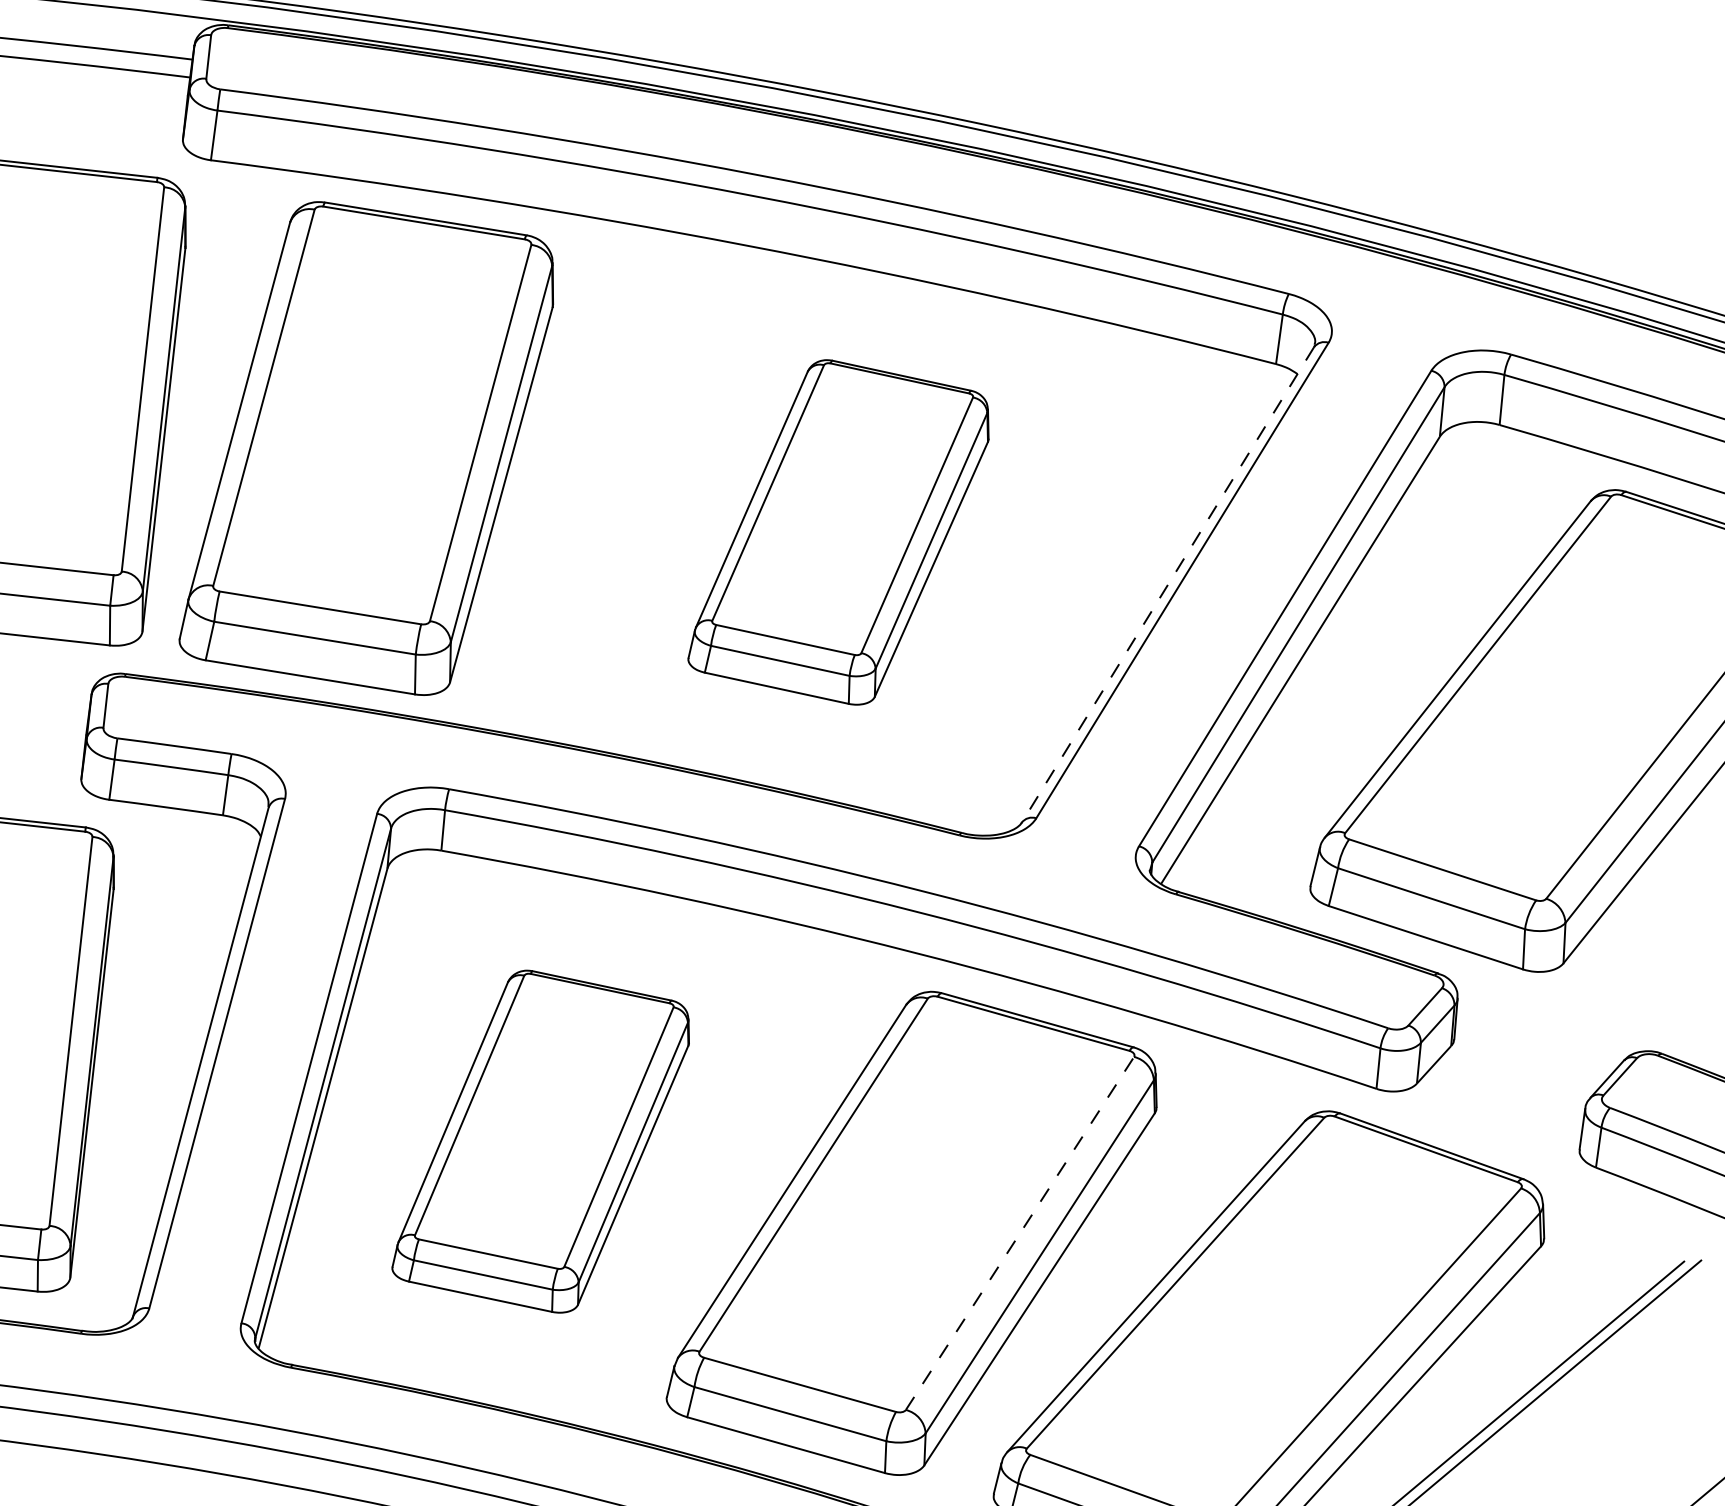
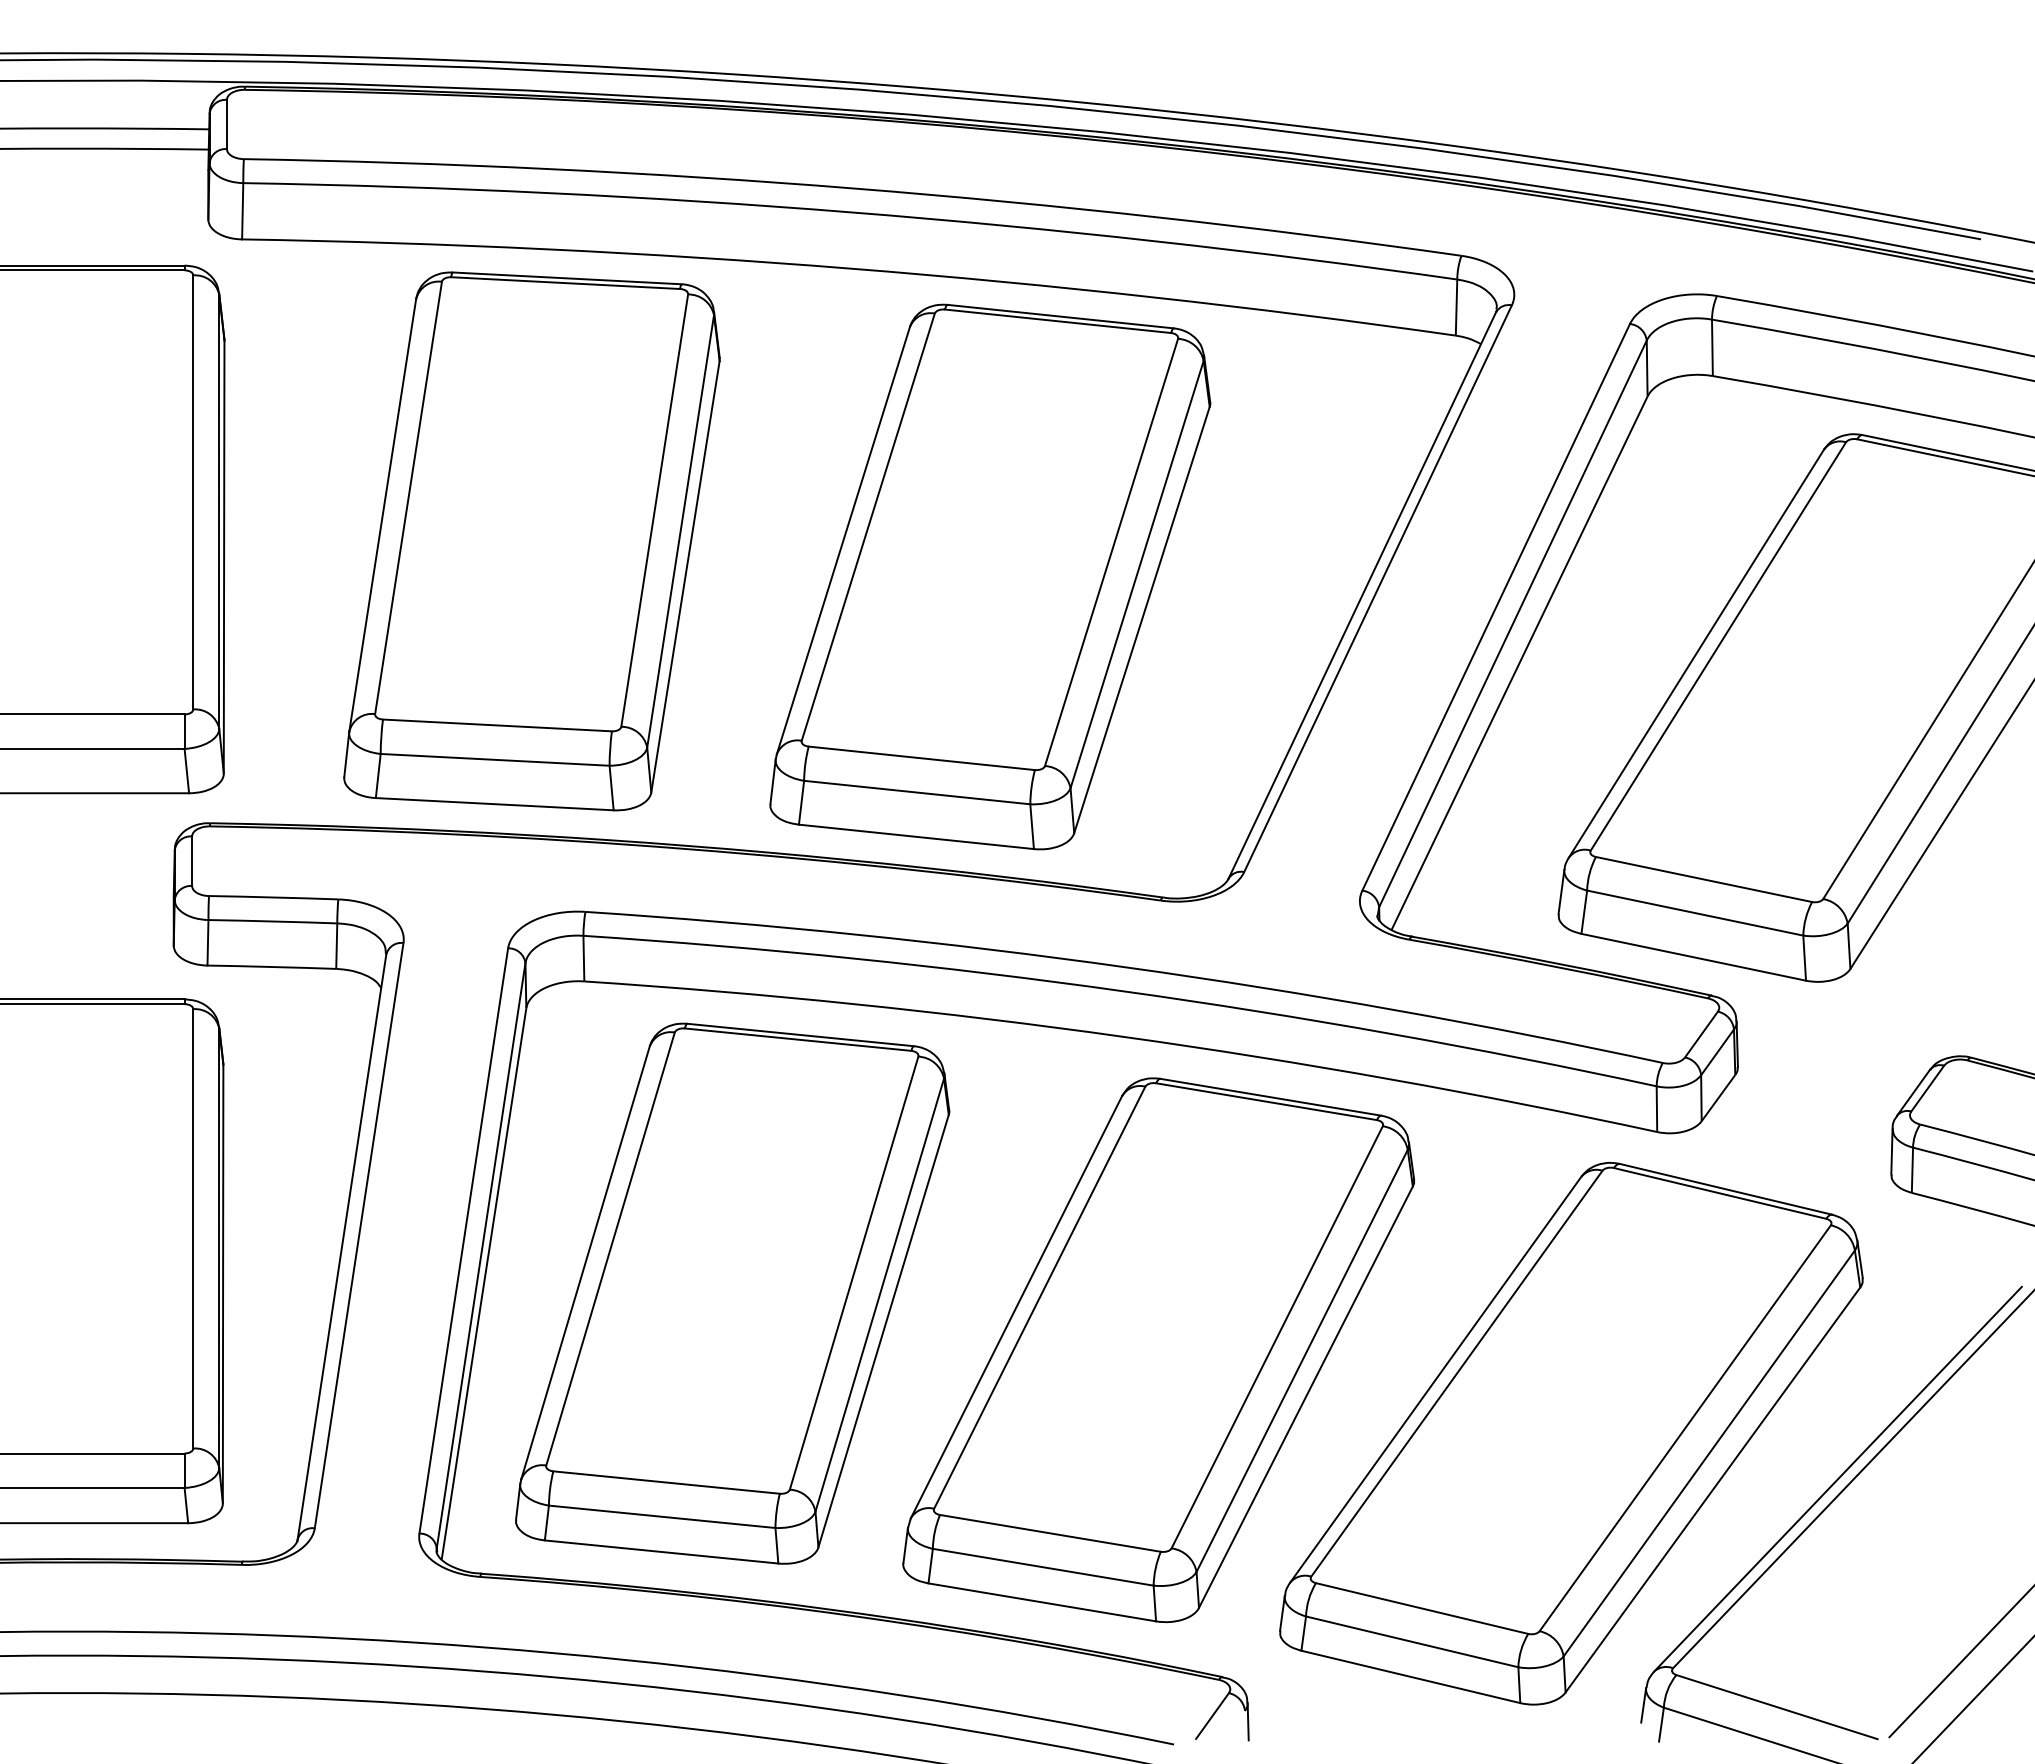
part: (368, 448) -> (531, 541), moved
part: (840, 531) -> (990, 576), size x1.43
line: (1168, 585) -> (1362, 595), dashed -> solid
part: (542, 1141) -> (732, 1293), size x1.43
line: (1020, 1233) -> (1277, 1337), dashed -> solid

